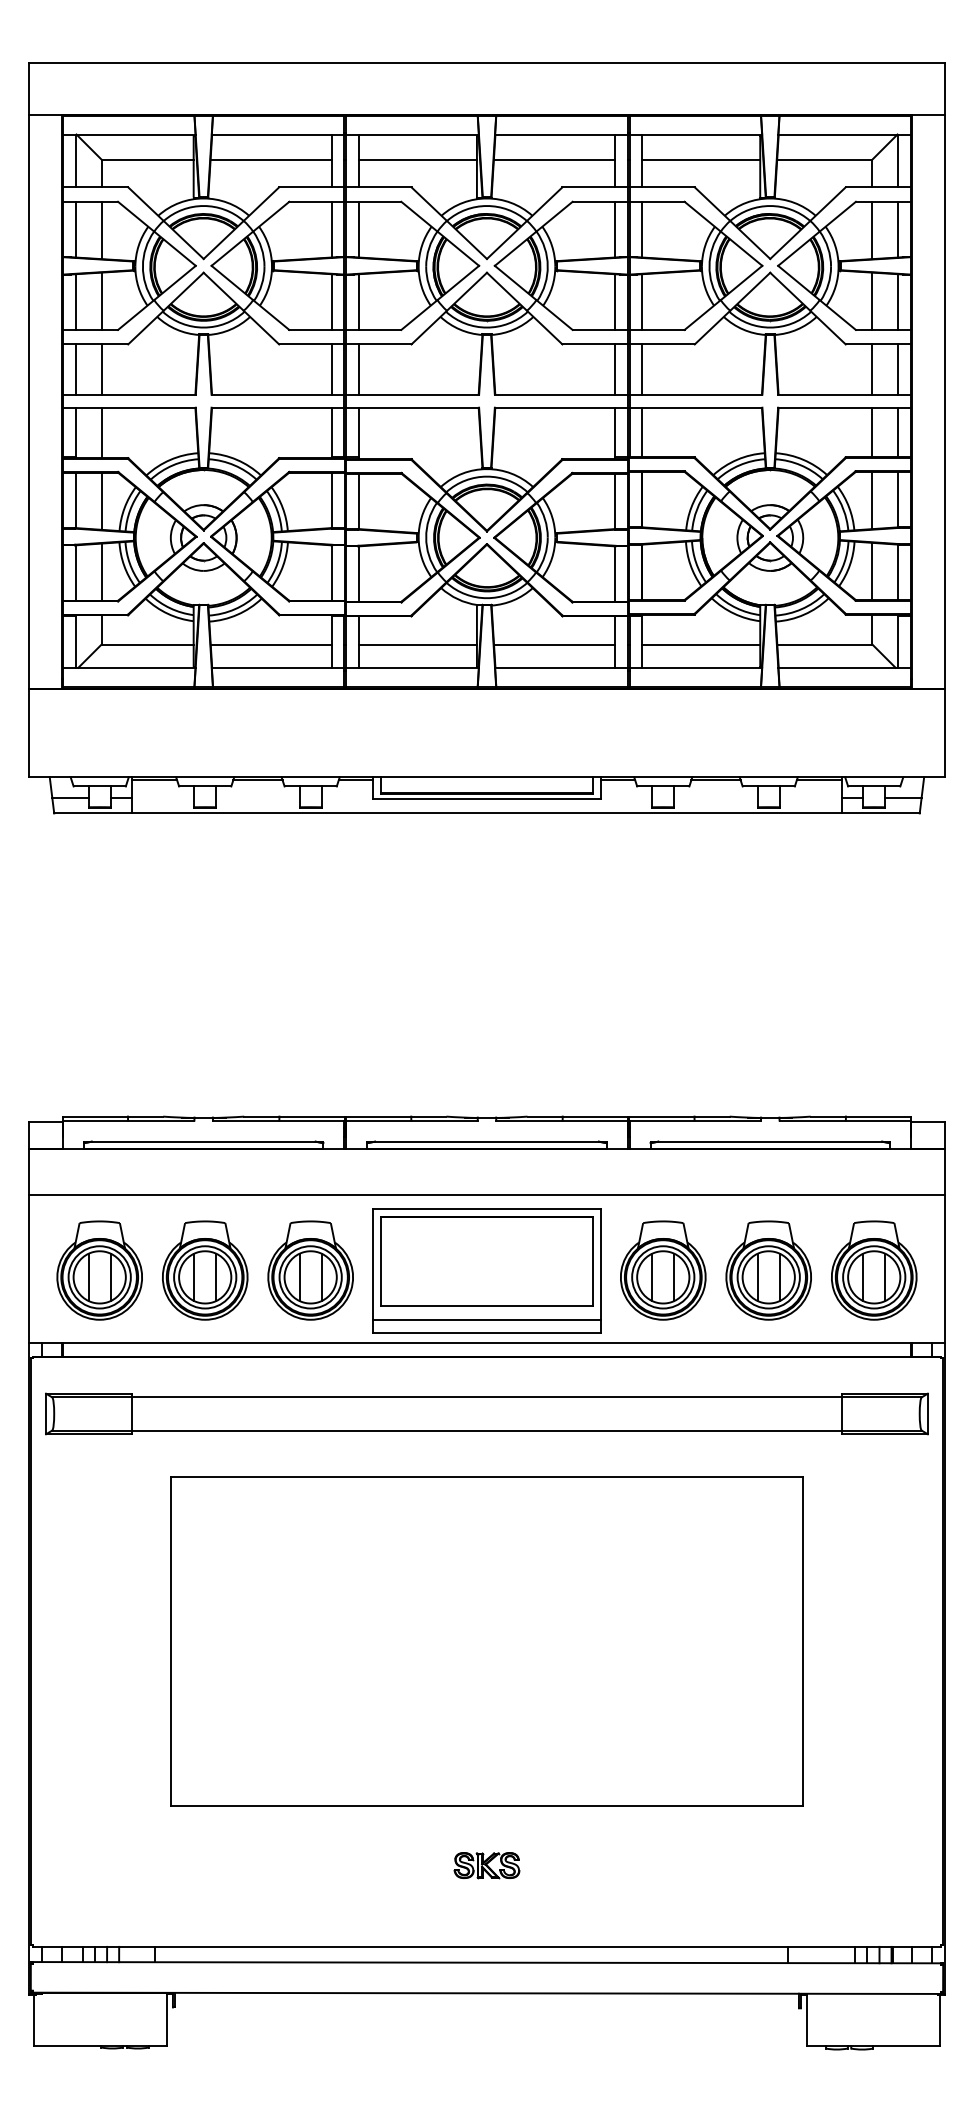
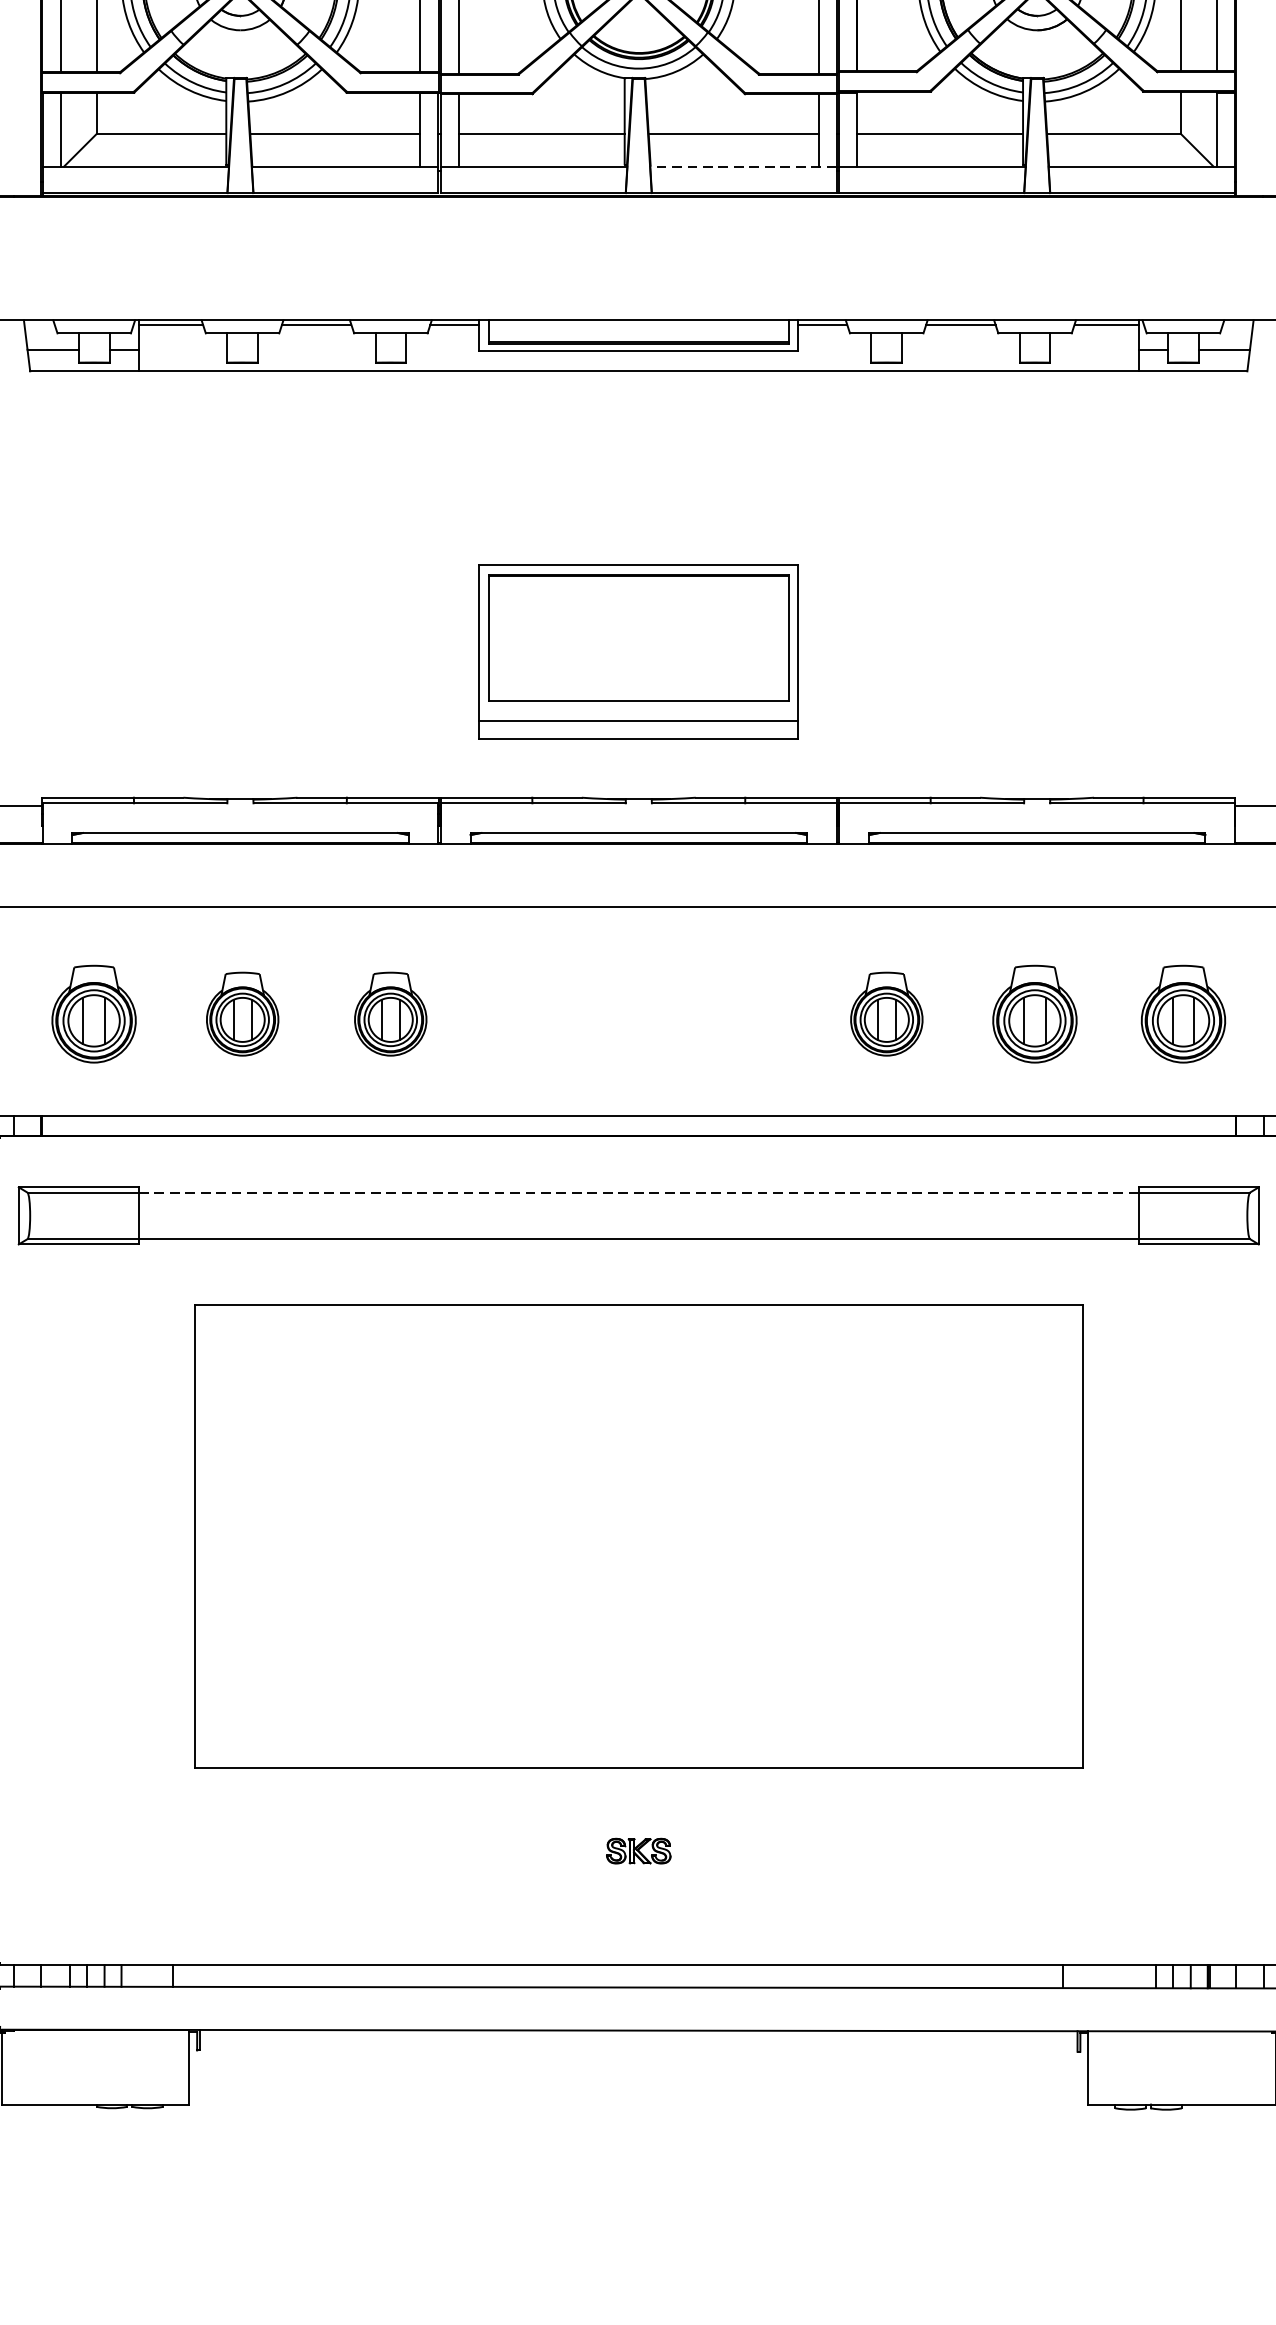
line: (560, 667) -> (742, 166), solid -> dashed
part: (99, 1270) -> (93, 1014), size x0.7
part: (205, 1270) -> (242, 1014), size x0.6
part: (310, 1270) -> (390, 1014), size x0.6
part: (486, 1270) -> (638, 651), moved
part: (663, 1270) -> (887, 1014), size x0.6
part: (768, 1270) -> (1034, 1014), size x0.7
part: (874, 1270) -> (1183, 1014), size x0.7
line: (486, 1397) -> (638, 1192), solid -> dashed
part: (486, 1865) -> (638, 1850), size x0.7

